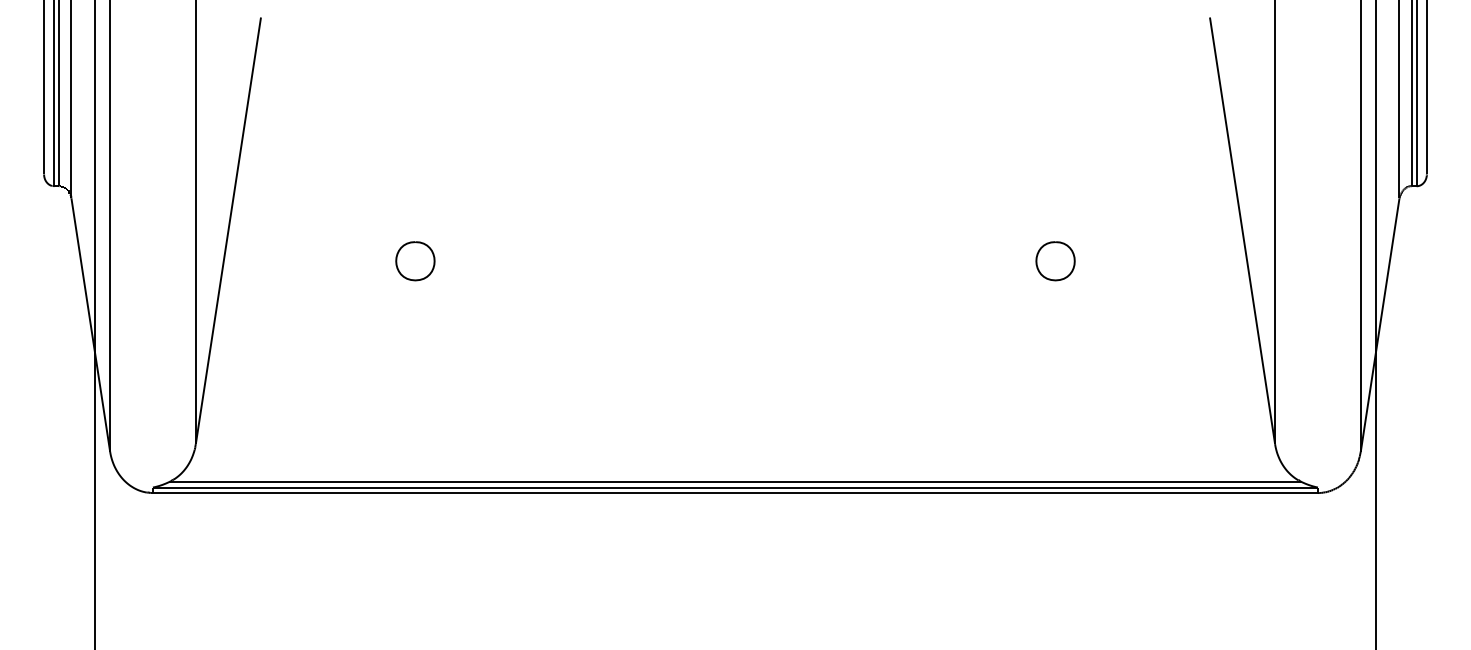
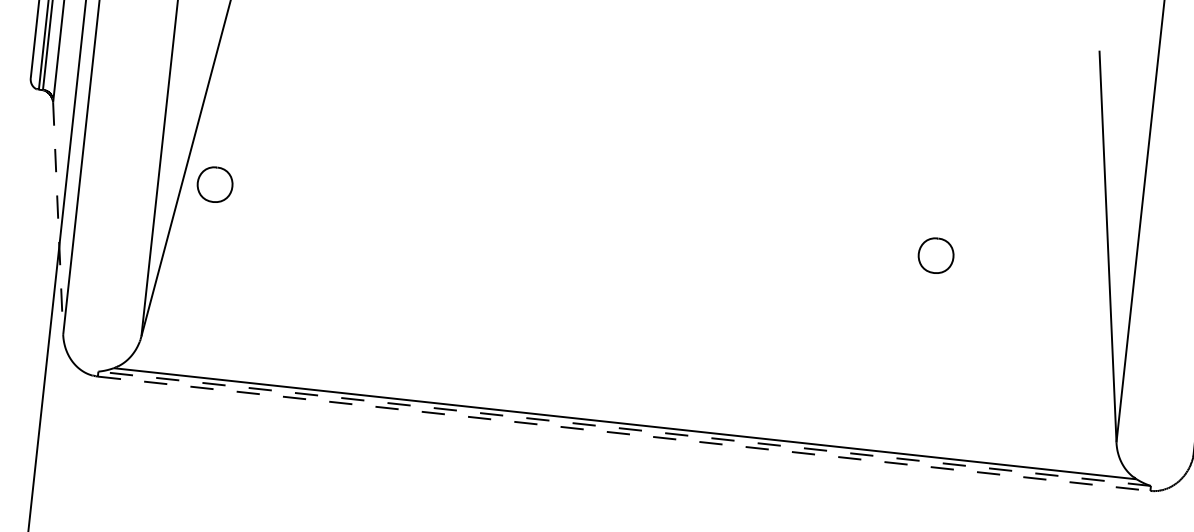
part: (415, 261) -> (215, 184), moved
line: (90, 325) -> (57, 219), solid -> dashed
line: (734, 487) -> (623, 428), solid -> dashed
line: (735, 493) -> (624, 434), solid -> dashed

